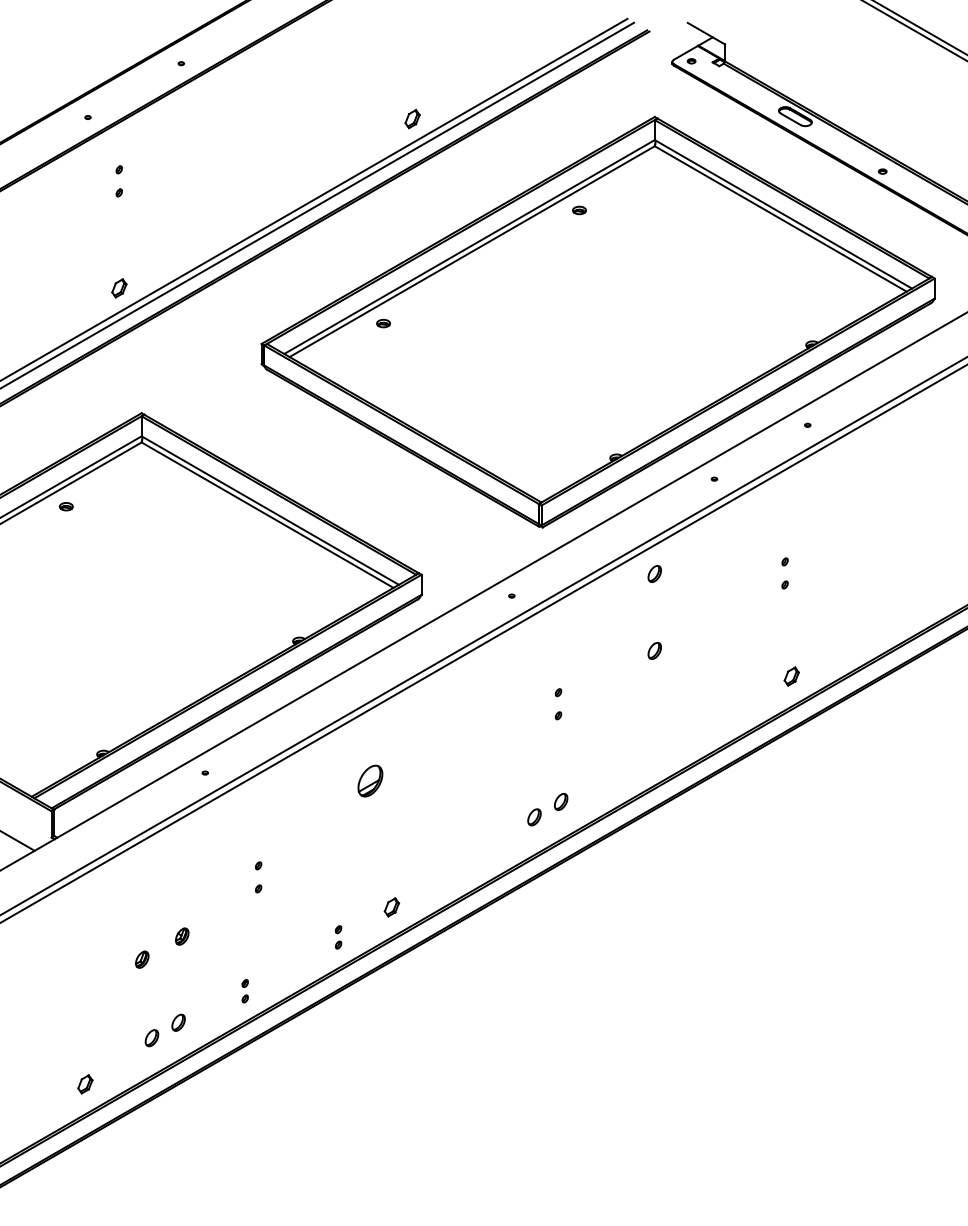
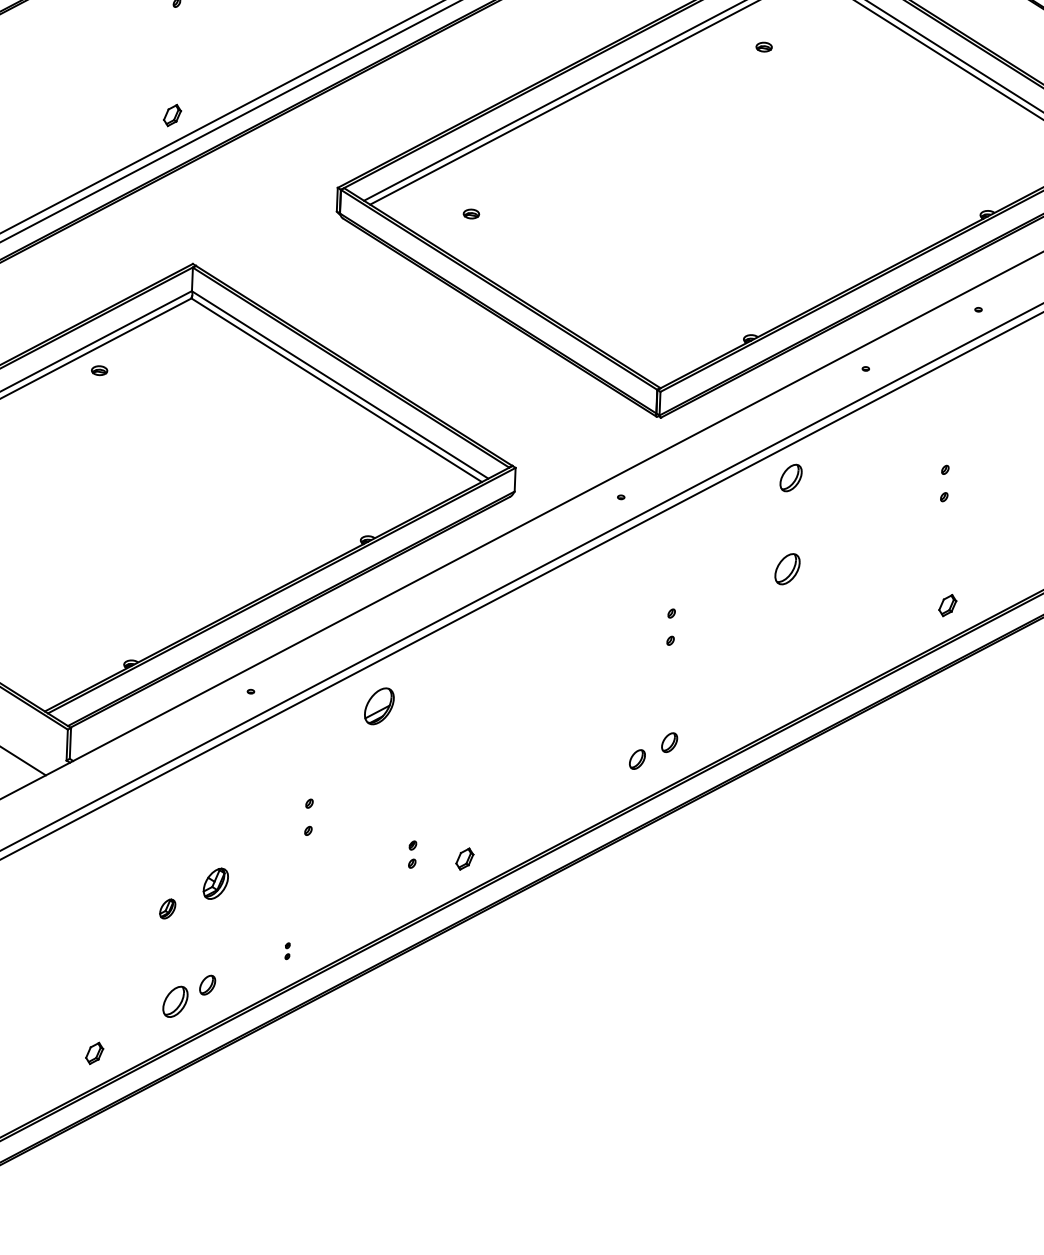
part: (579, 210) -> (764, 47), moved
part: (383, 323) -> (471, 213), moved
part: (654, 573) -> (790, 477), size x1.4
part: (654, 650) -> (786, 568), size x1.6
part: (370, 780) -> (379, 705), moved
part: (182, 936) -> (216, 883), size x1.6
part: (338, 937) -> (412, 854), moved
part: (244, 991) -> (286, 951), size x0.6
part: (151, 1038) -> (174, 1002), size x1.6

